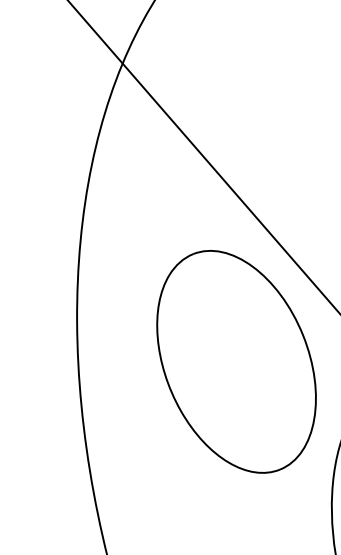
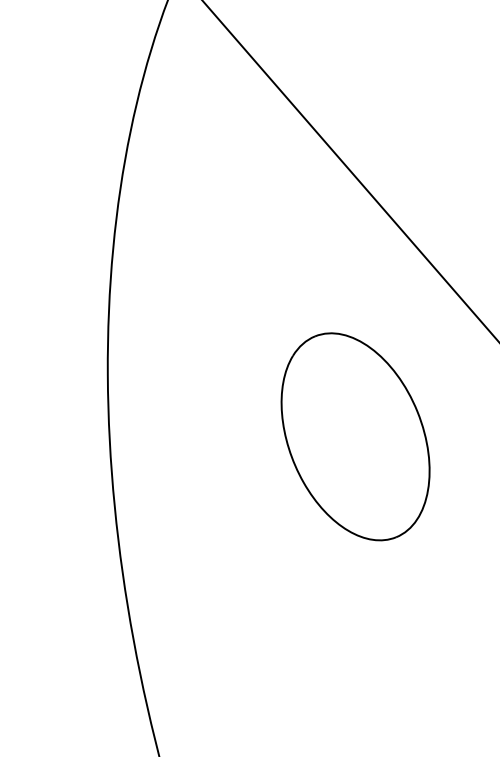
part: (236, 361) -> (355, 436), size x0.6

